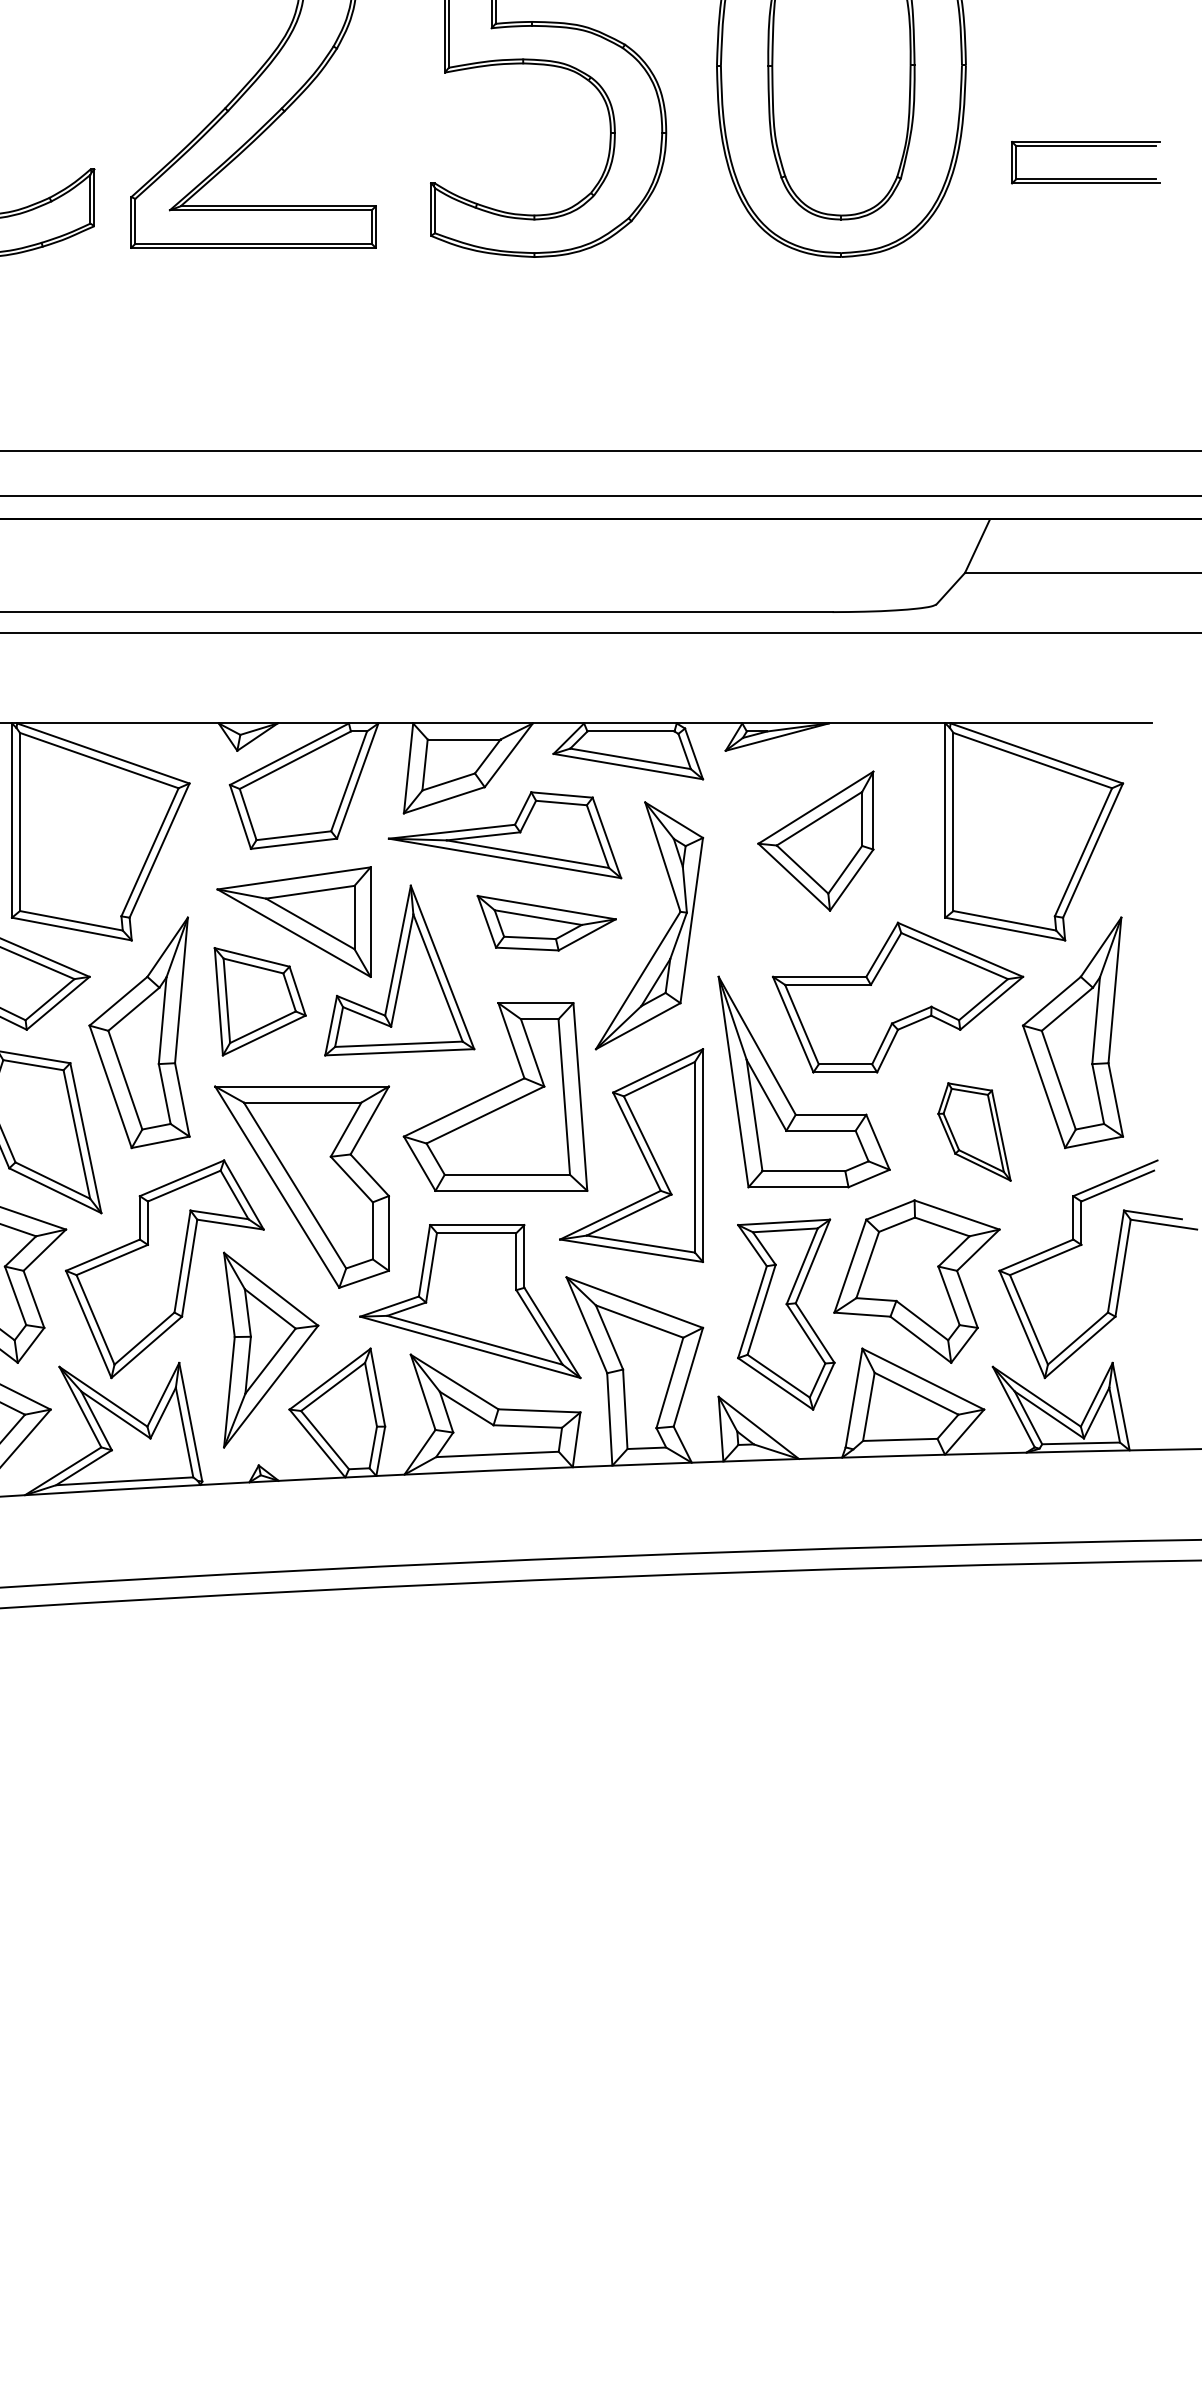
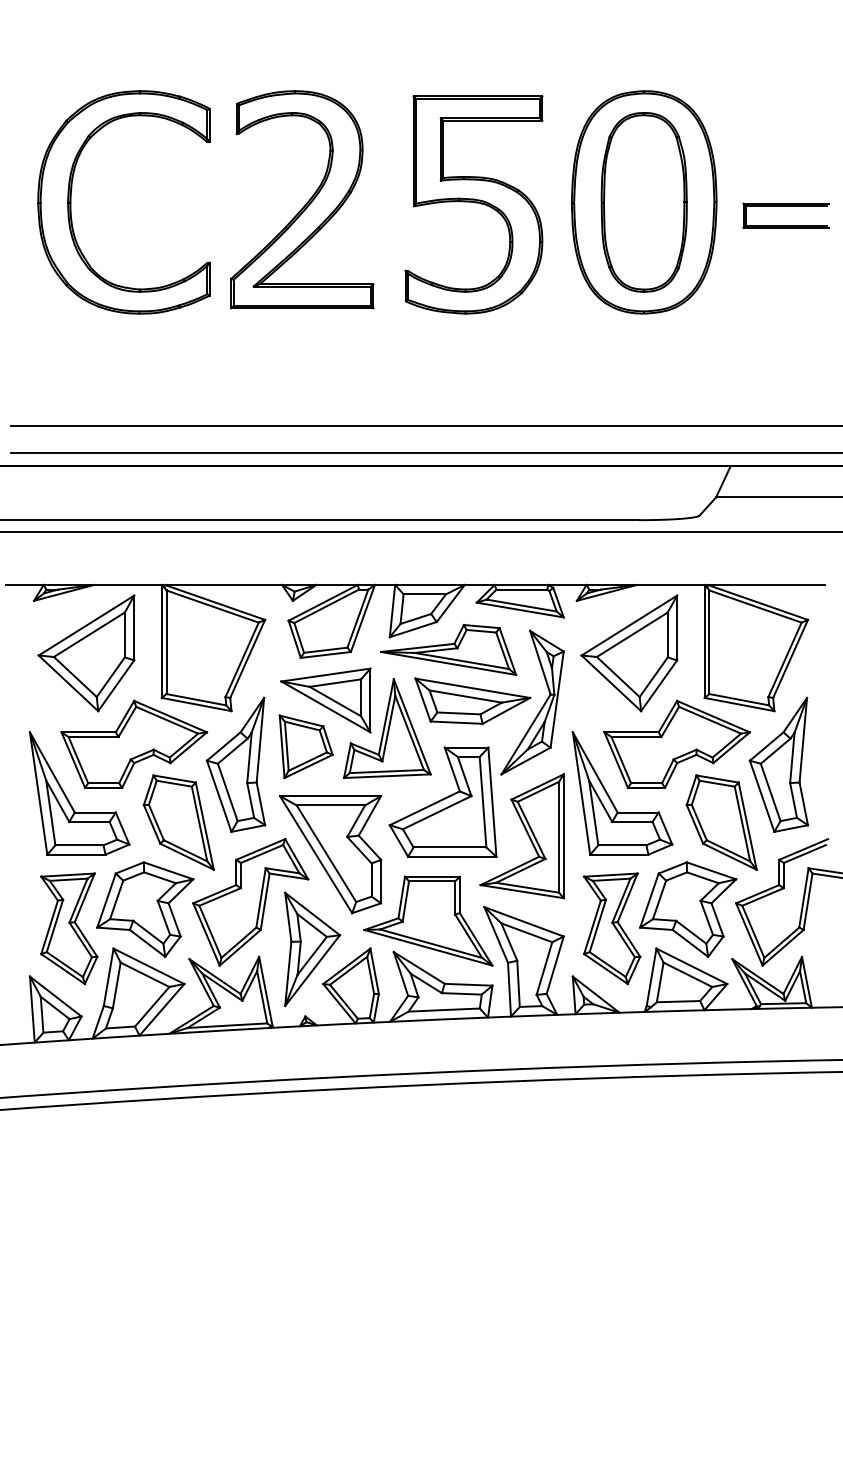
part: (1084, 146) -> (785, 206), moved
part: (816, 841) -> (629, 653), size x1.43
part: (546, 922) -> (472, 700), size x1.43
part: (974, 1131) -> (721, 822), size x1.67

